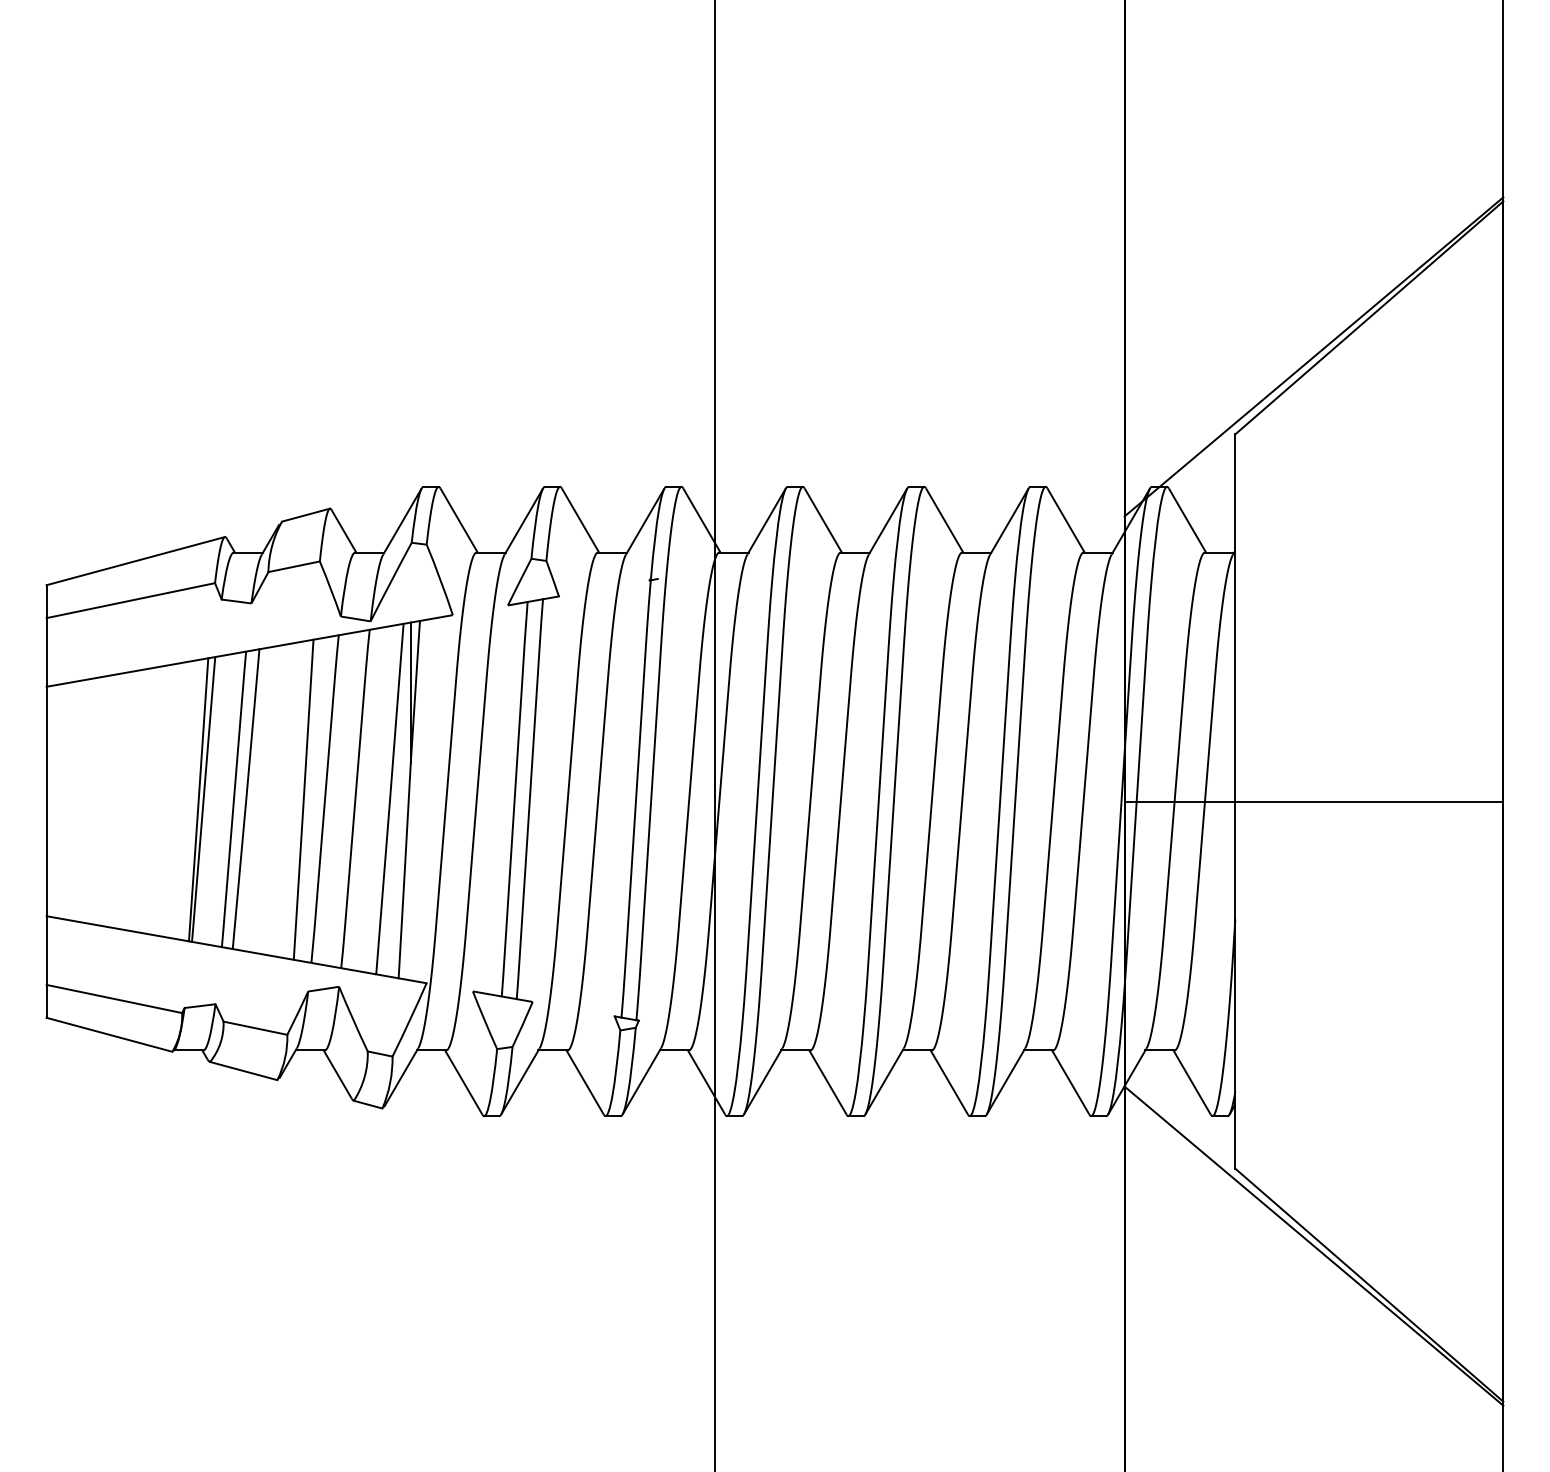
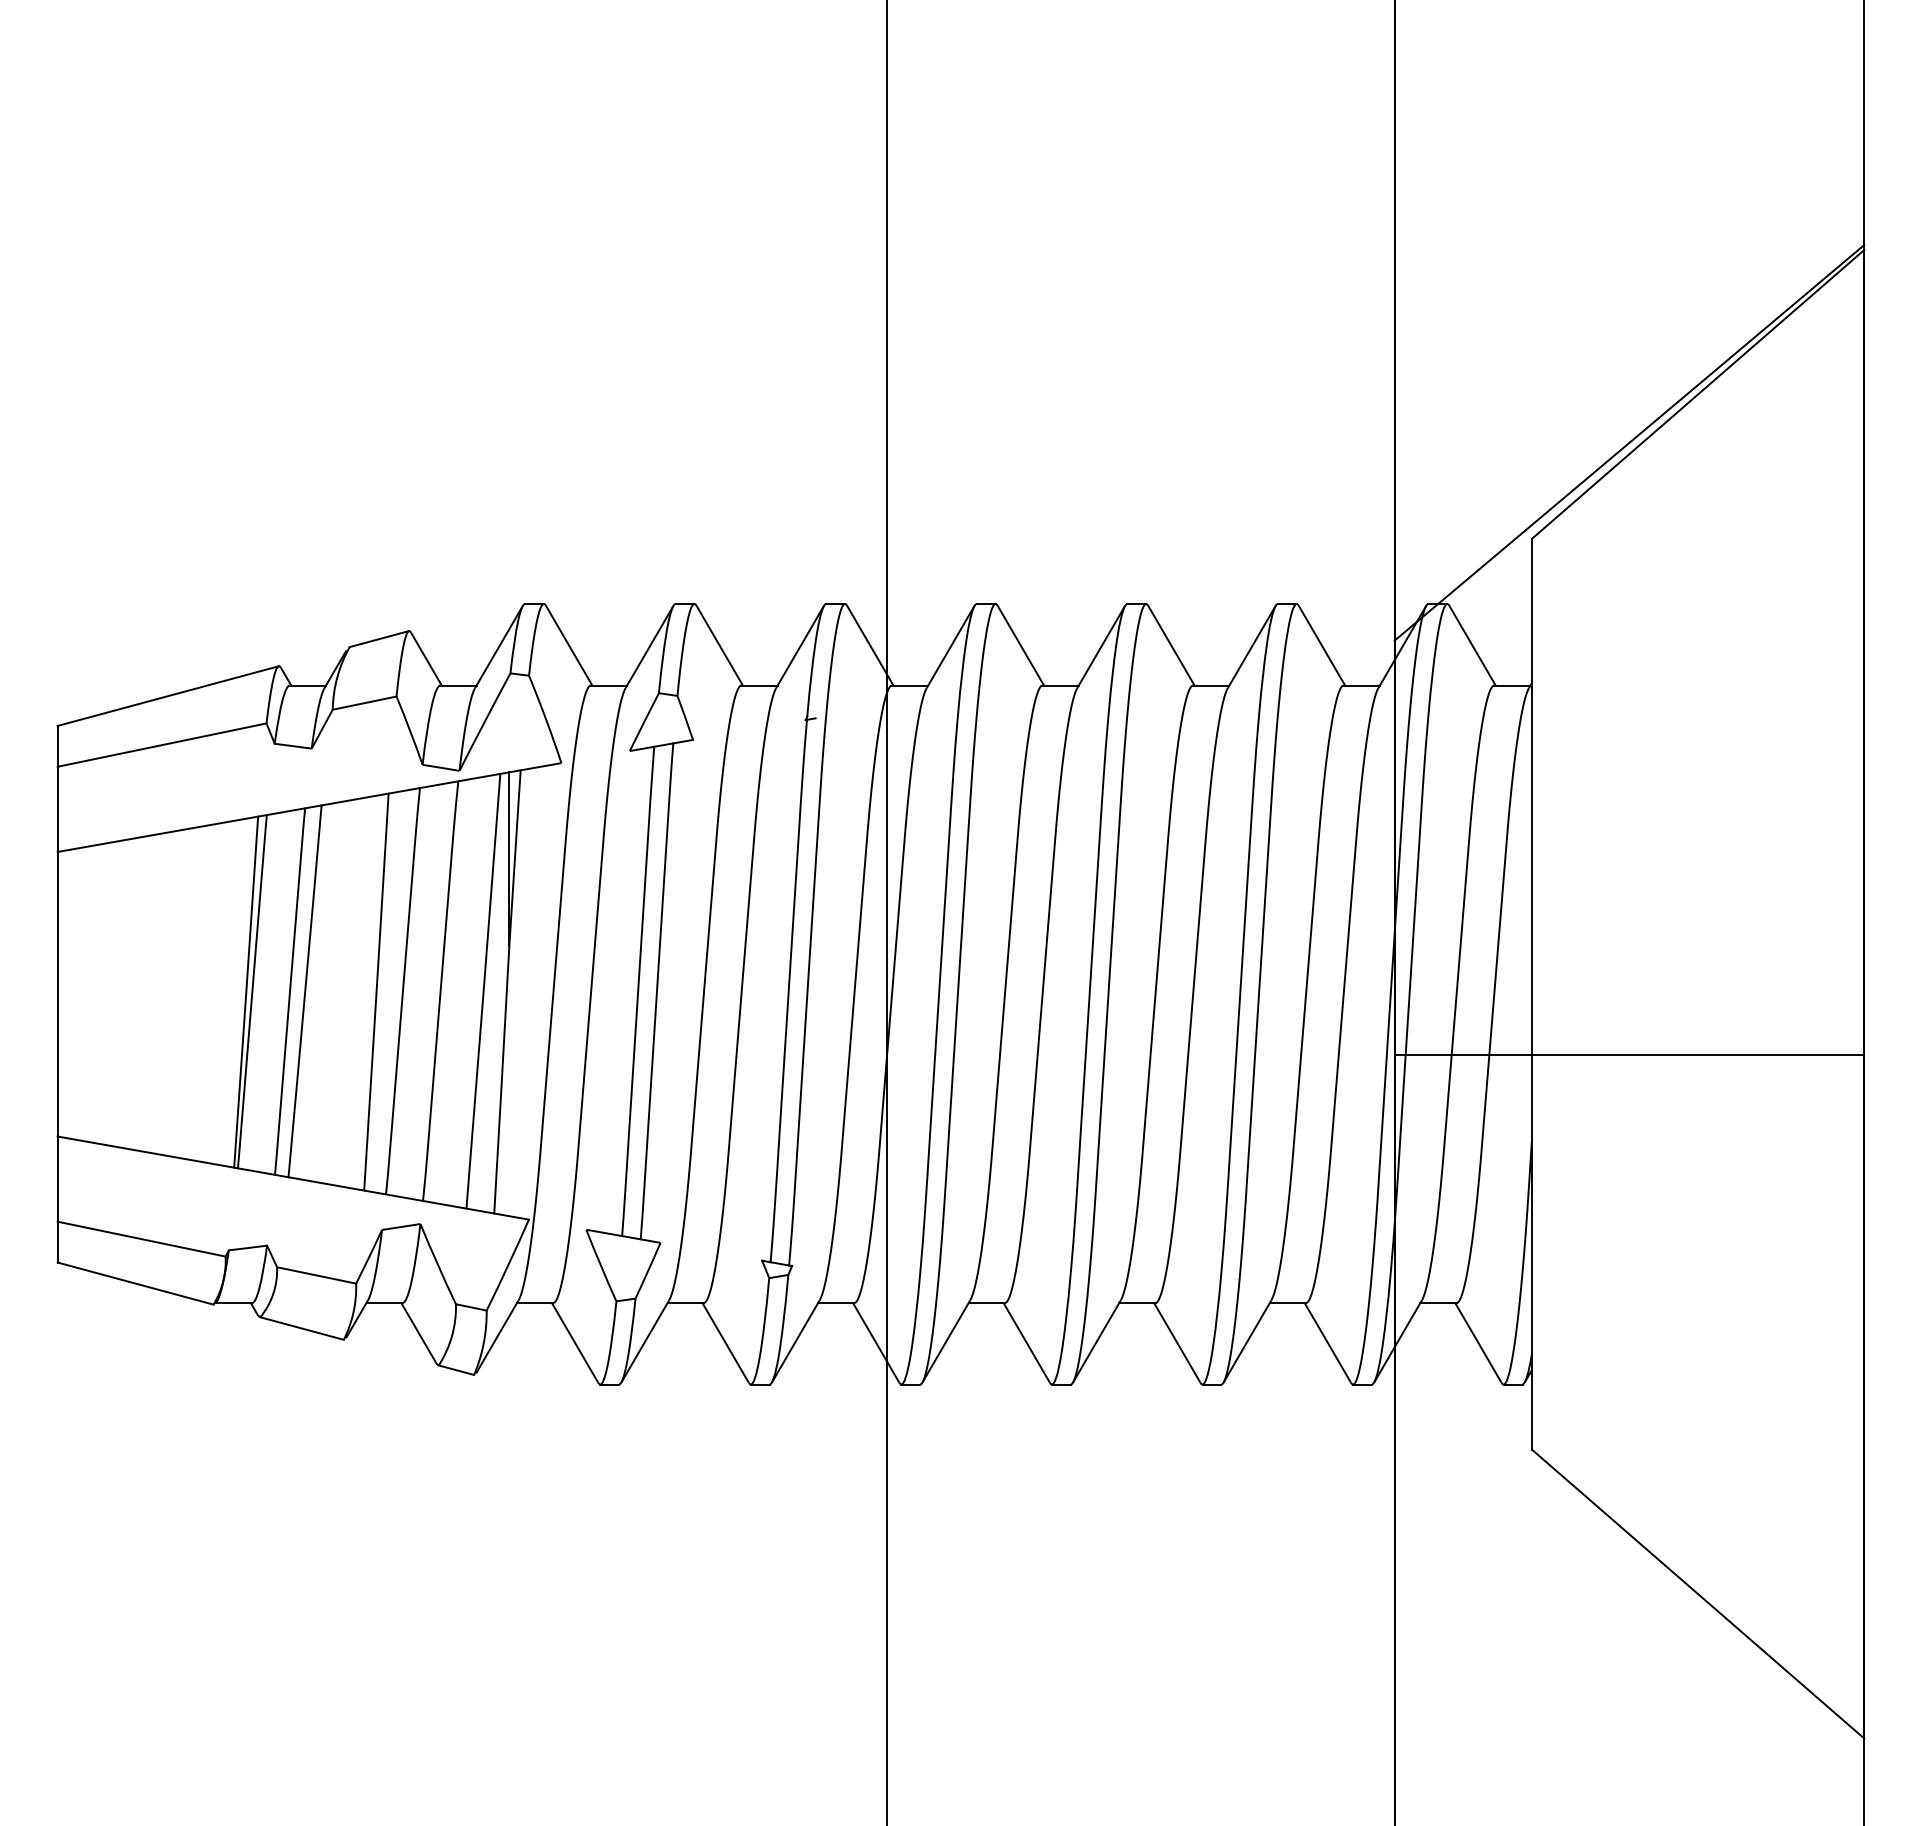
line: (1314, 801) -> (1629, 1055), moved
line: (1314, 1245) -> (1629, 1545), removed

